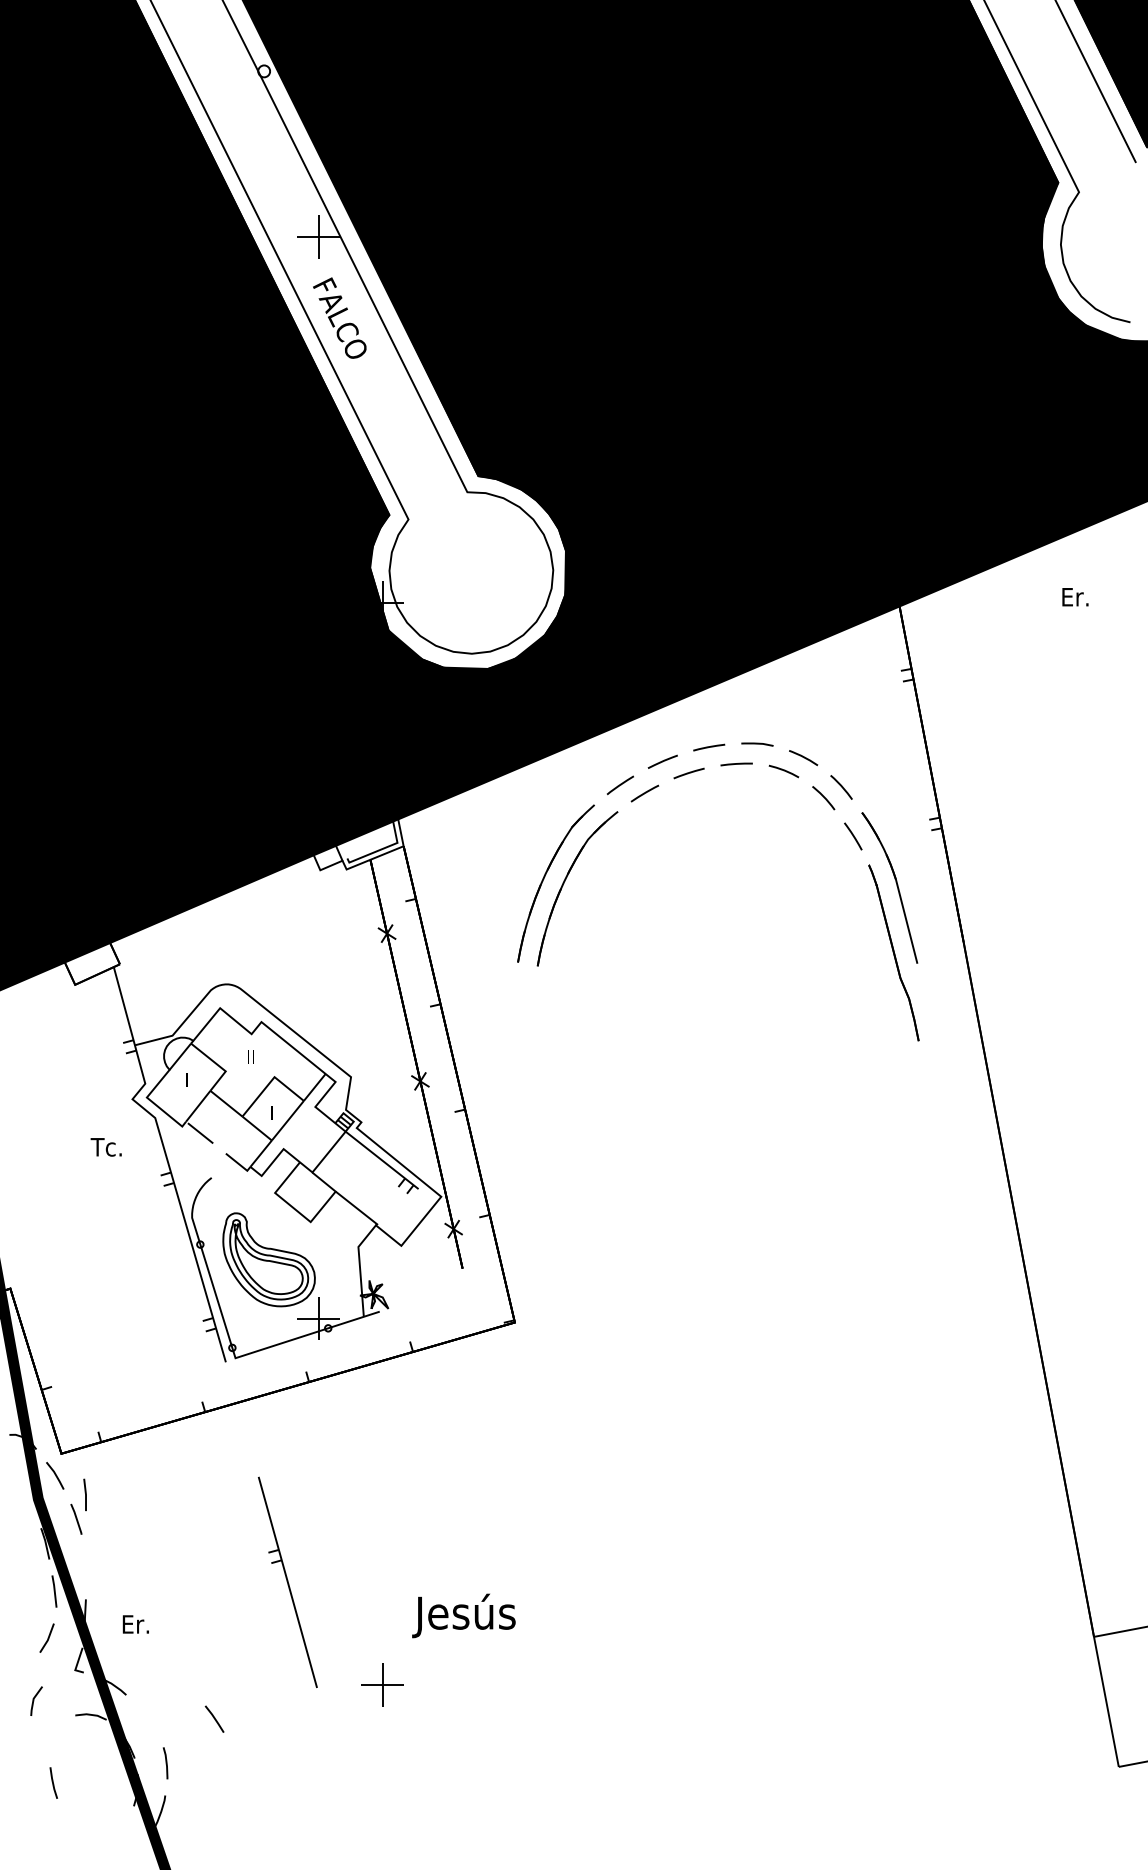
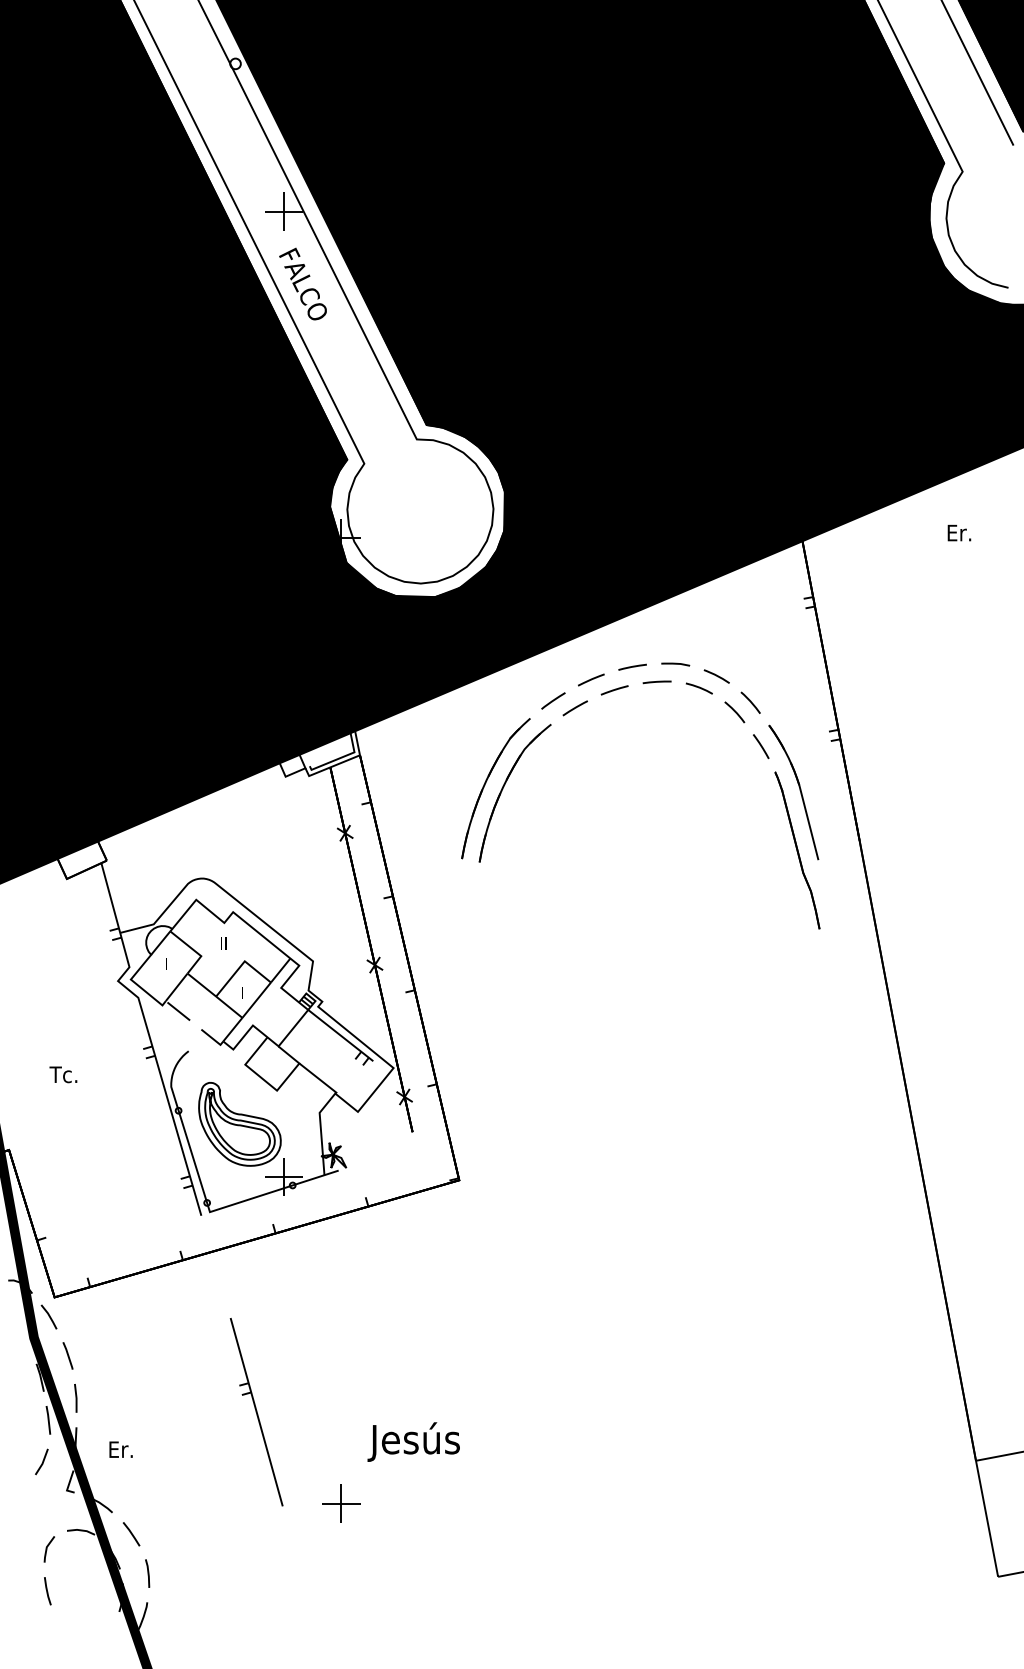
text: (105, 1147) -> (62, 1074), moved
line: (85, 1494) -> (76, 1397), moved
line: (34, 1700) -> (47, 1548), moved
line: (214, 1718) -> (131, 1533), moved

